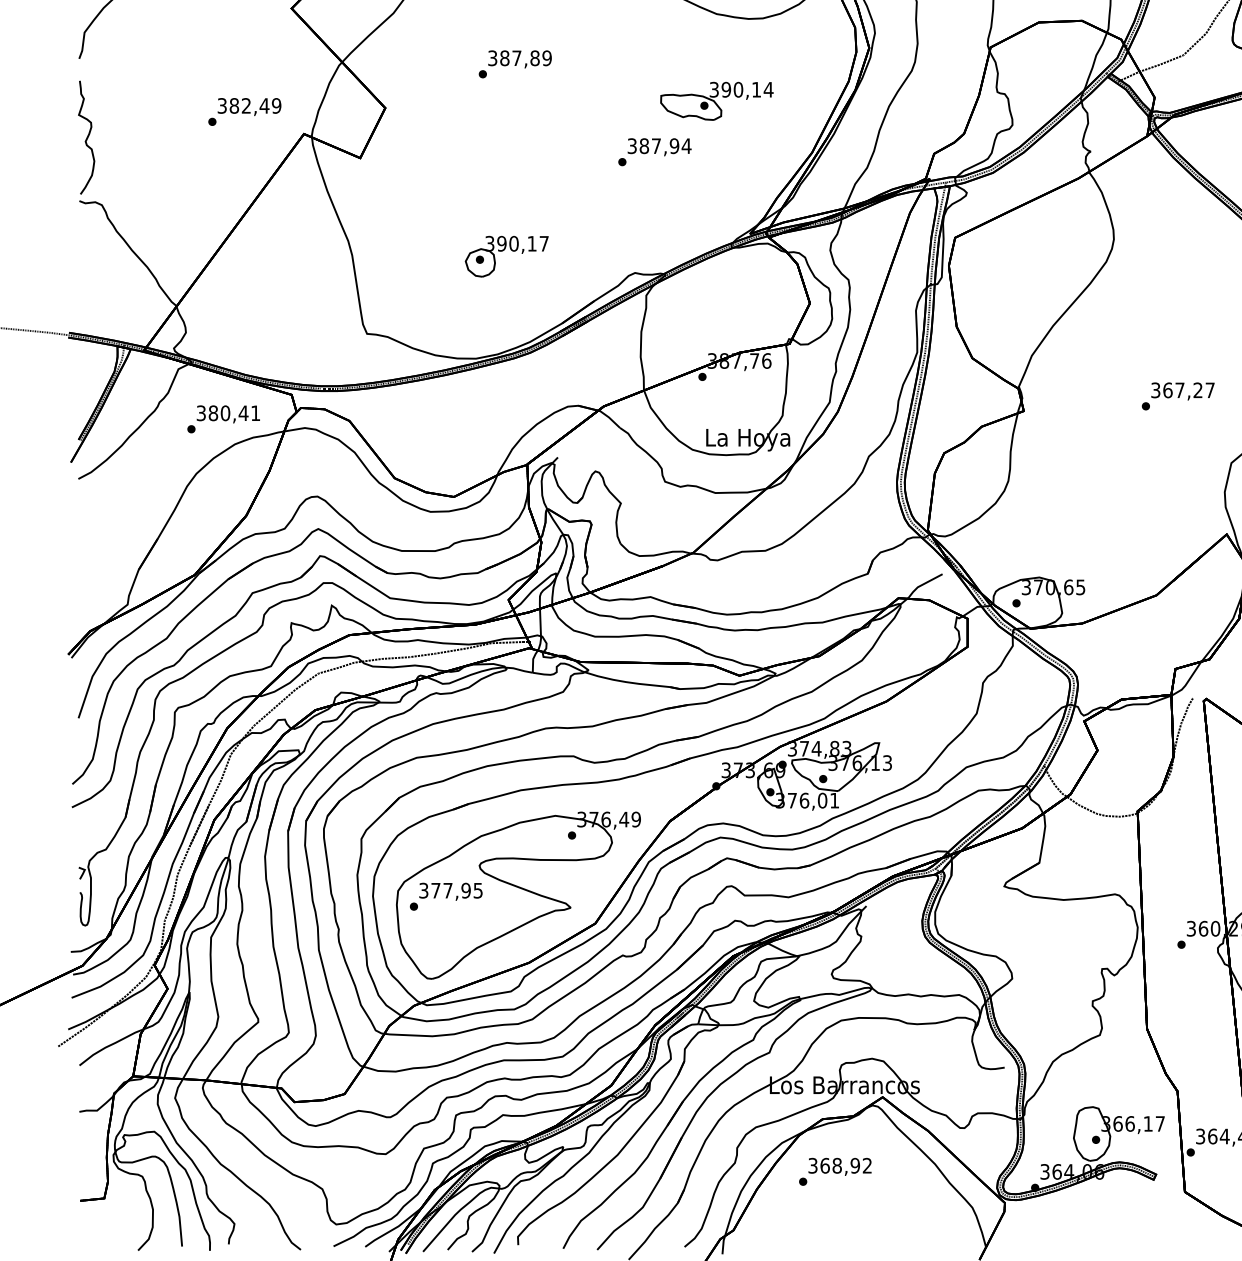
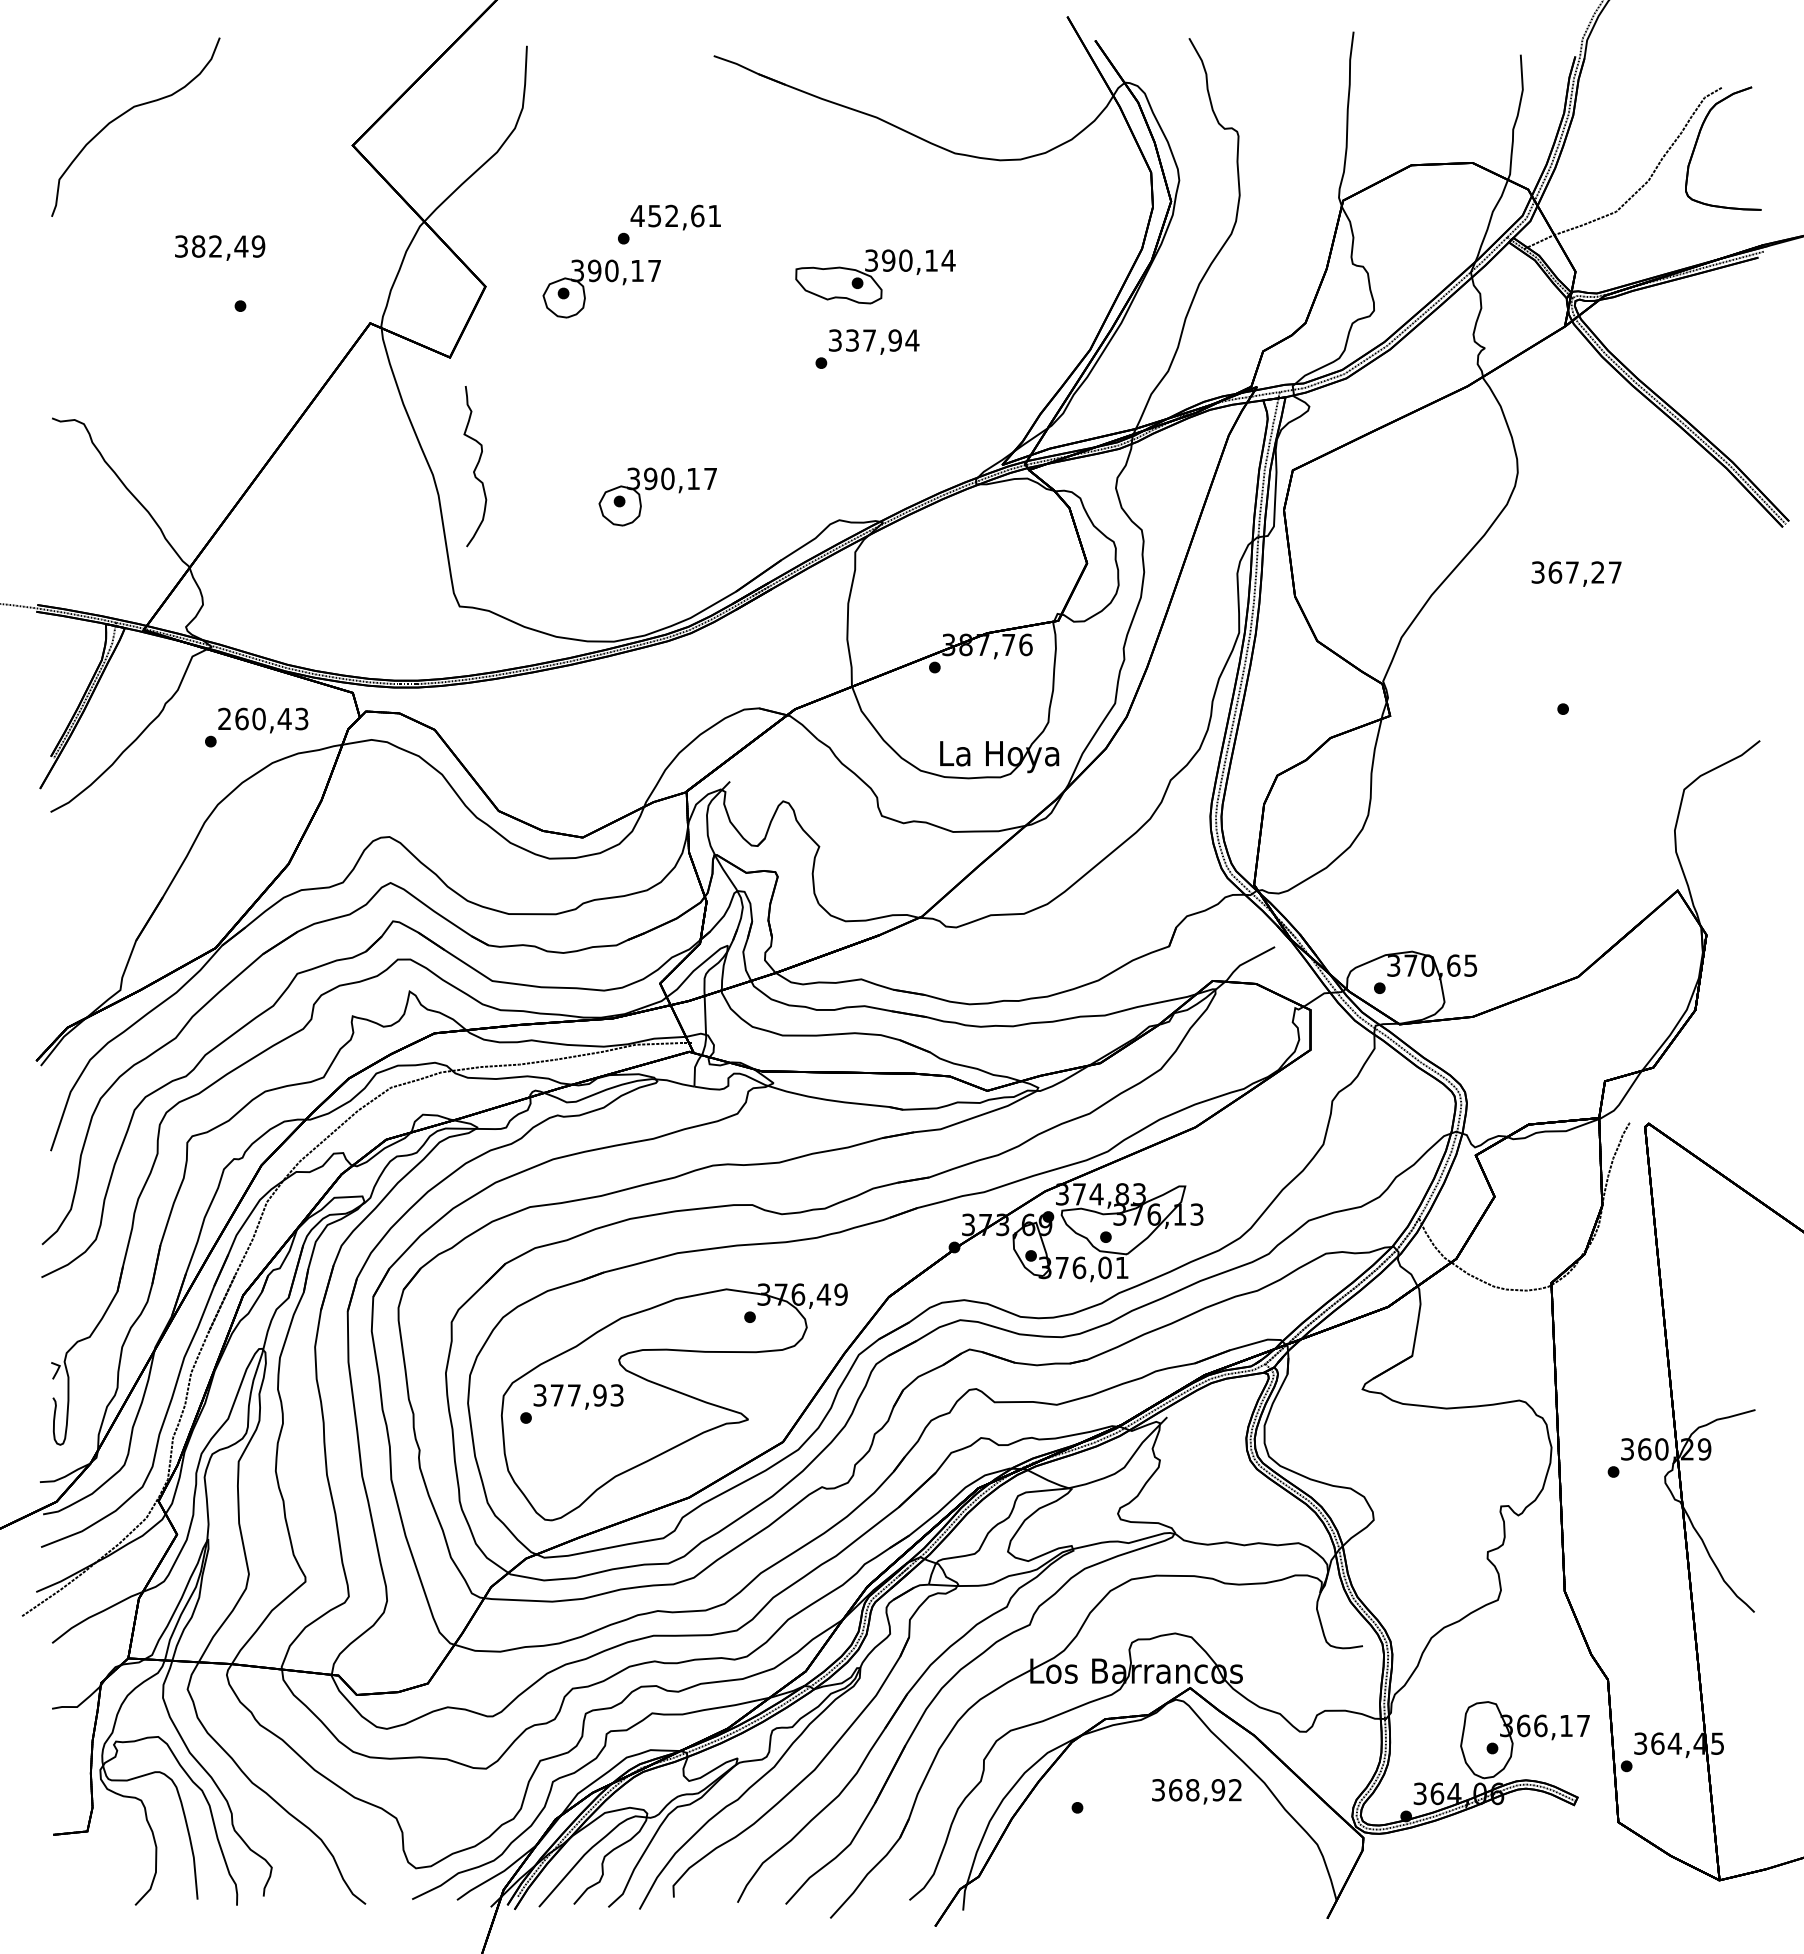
text: (519, 57) -> (675, 215), 387,89 -> 452,61
part: (717, 100) -> (875, 276), moved
part: (465, 103) -> (598, 280), added
text: (249, 106) -> (220, 247), moved
curve: (86, 137) -> (475, 466), moved
text: (644, 146) -> (852, 340), 387,94 -> 337,94
text: (1182, 391) -> (1576, 573), moved
text: (228, 412) -> (263, 718), 380,41 -> 260,43
text: (478, 890) -> (617, 1394), 377,95 -> 377,93
text: (839, 1166) -> (1196, 1791), moved

